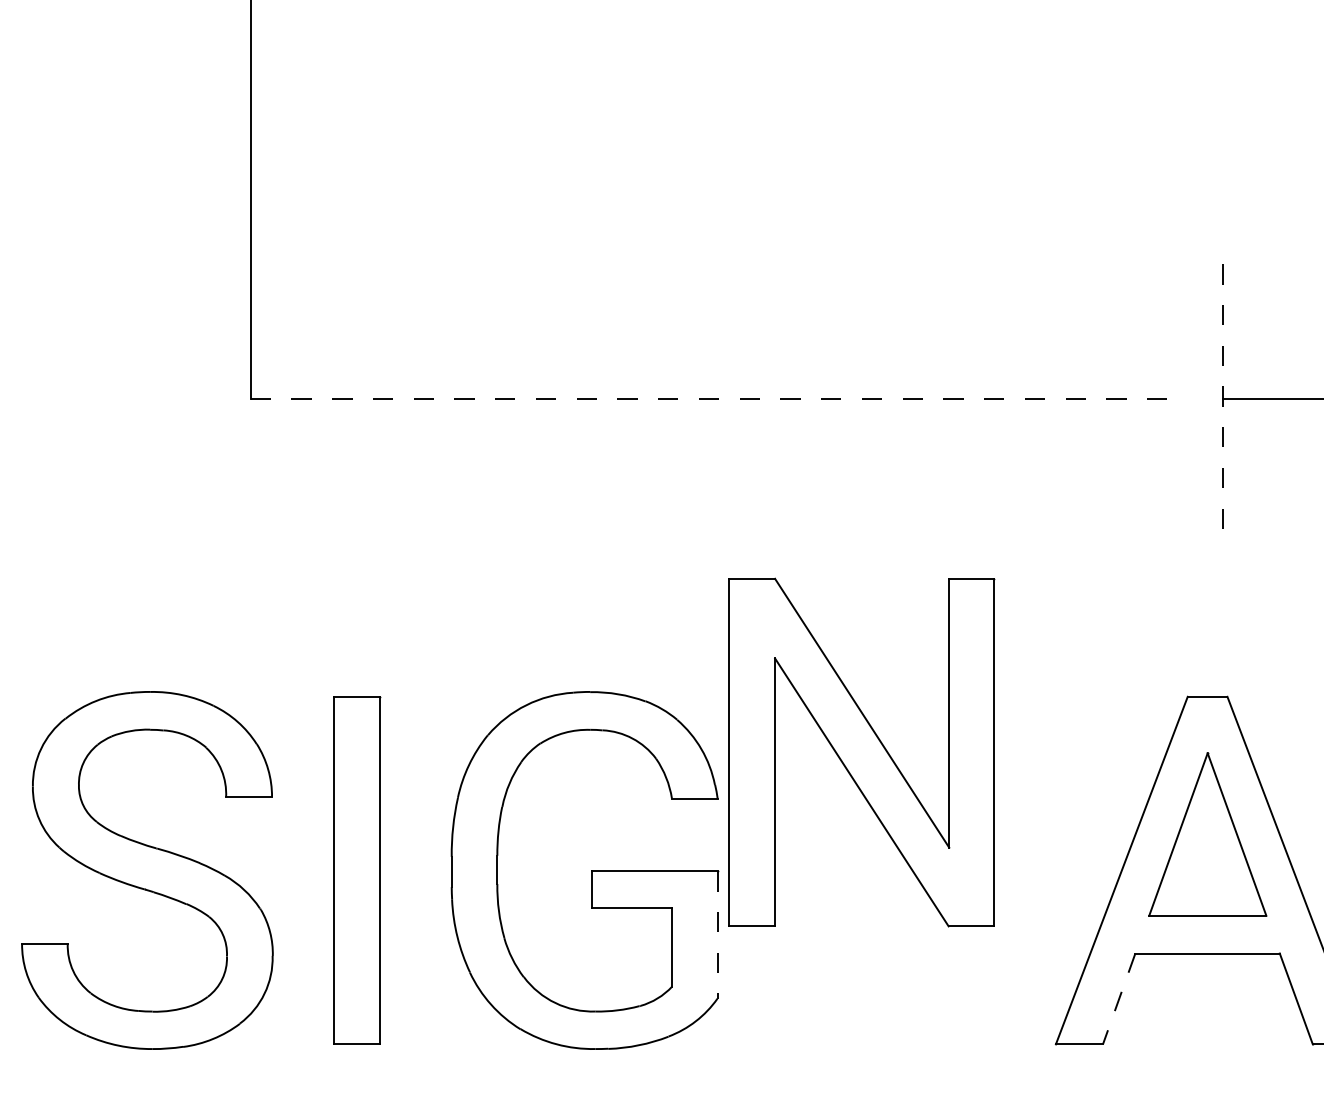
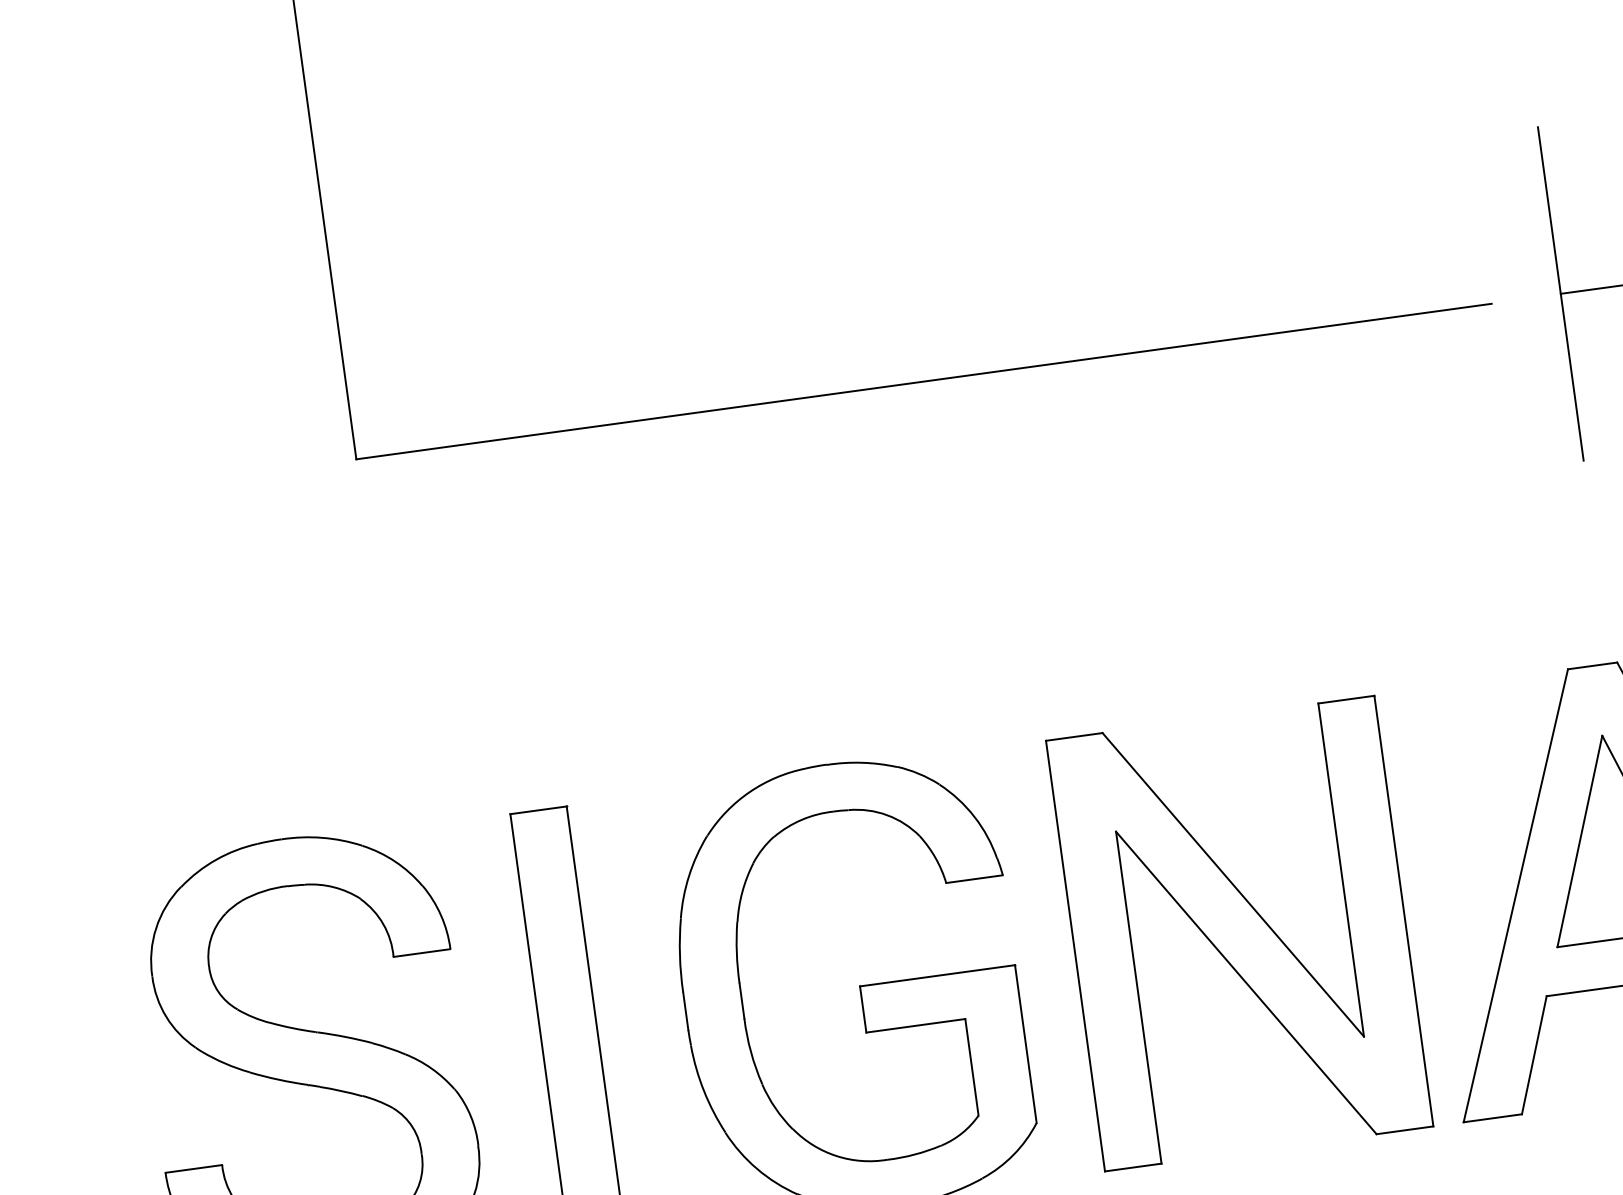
line: (1222, 398) -> (1560, 293), dashed -> solid
line: (709, 399) -> (924, 382), dashed -> solid
part: (861, 752) -> (1239, 933), moved
line: (717, 934) -> (1025, 1043), dashed -> solid
line: (1119, 999) -> (1534, 1055), dashed -> solid

